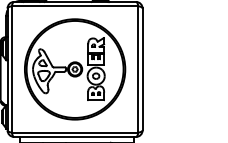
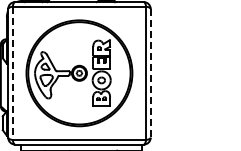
line: (11, 69) -> (12, 73), solid -> dashed
line: (142, 69) -> (150, 73), solid -> dashed

